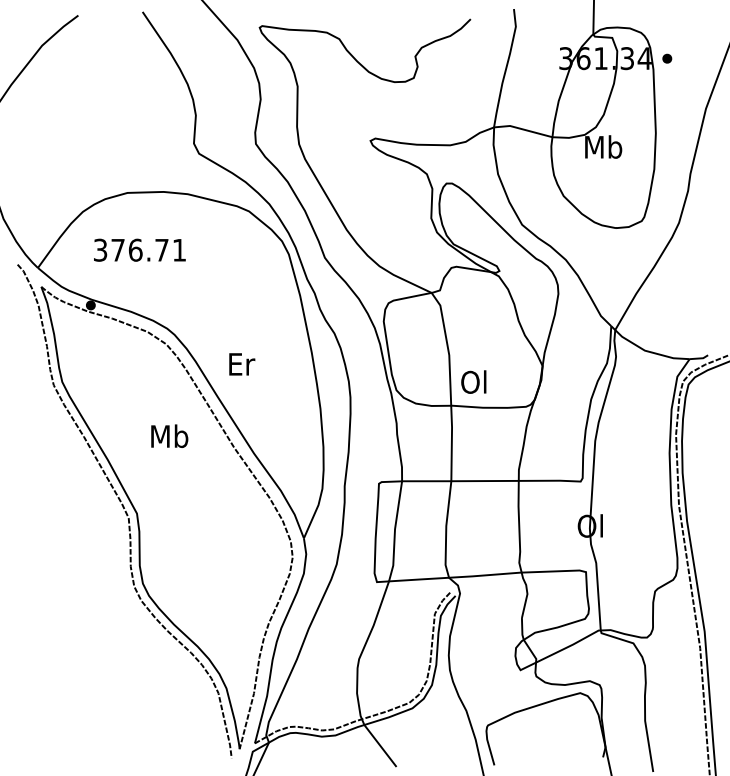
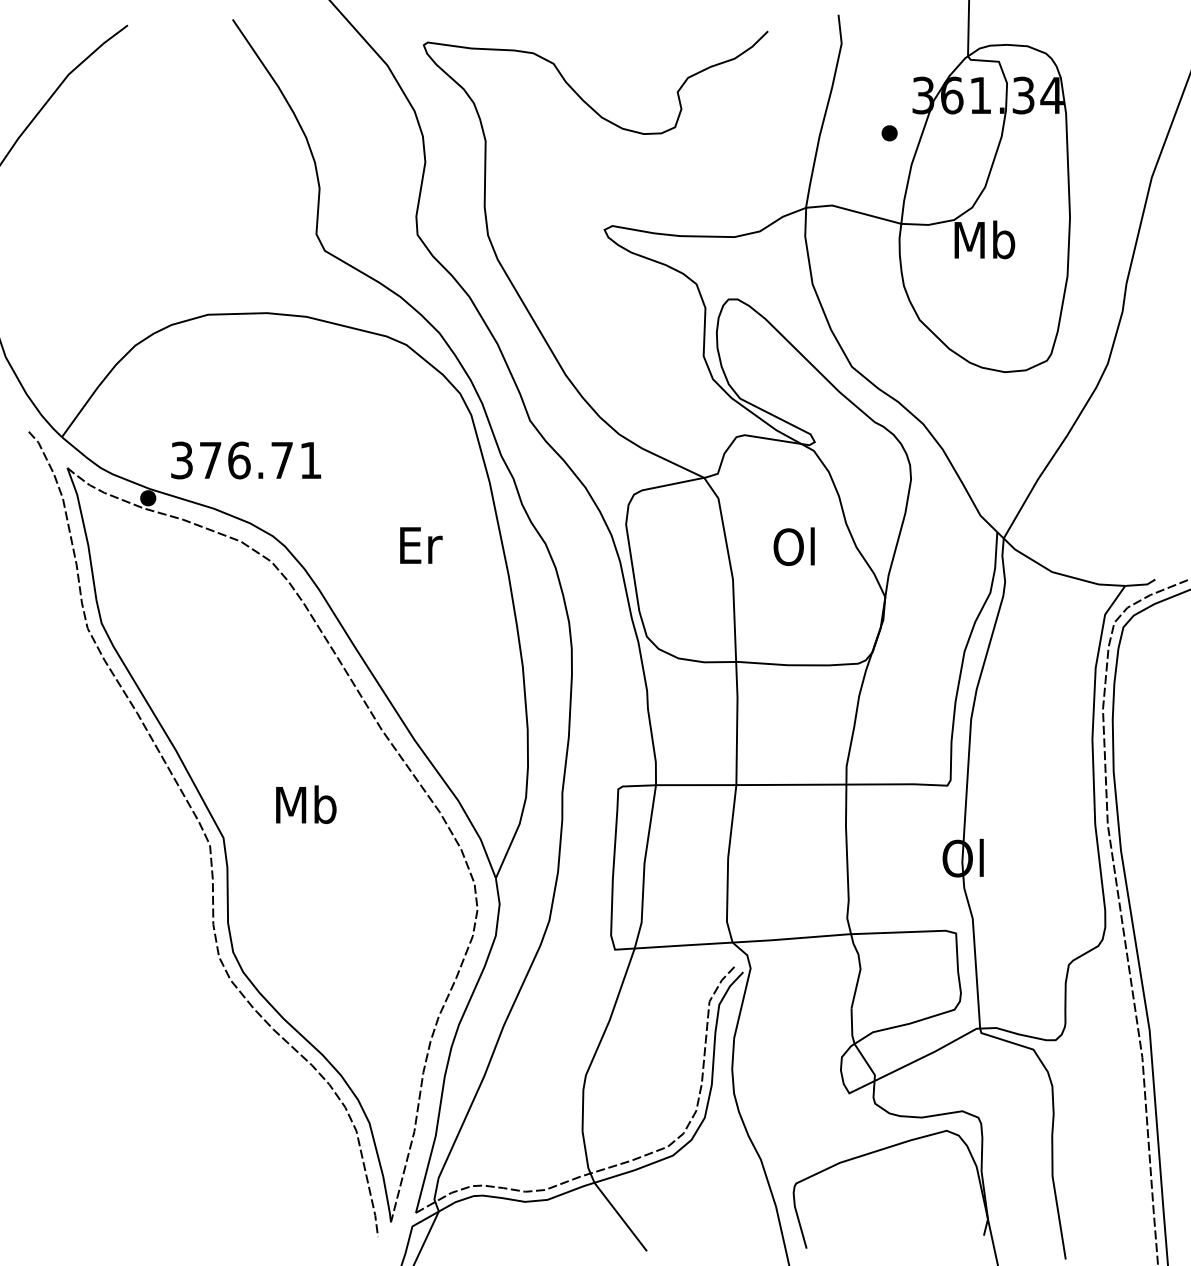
part: (667, 58) -> (889, 132), moved
text: (139, 249) -> (245, 459), moved
text: (242, 364) -> (421, 545), moved
text: (473, 381) -> (793, 545), moved
text: (169, 435) -> (305, 803), moved

